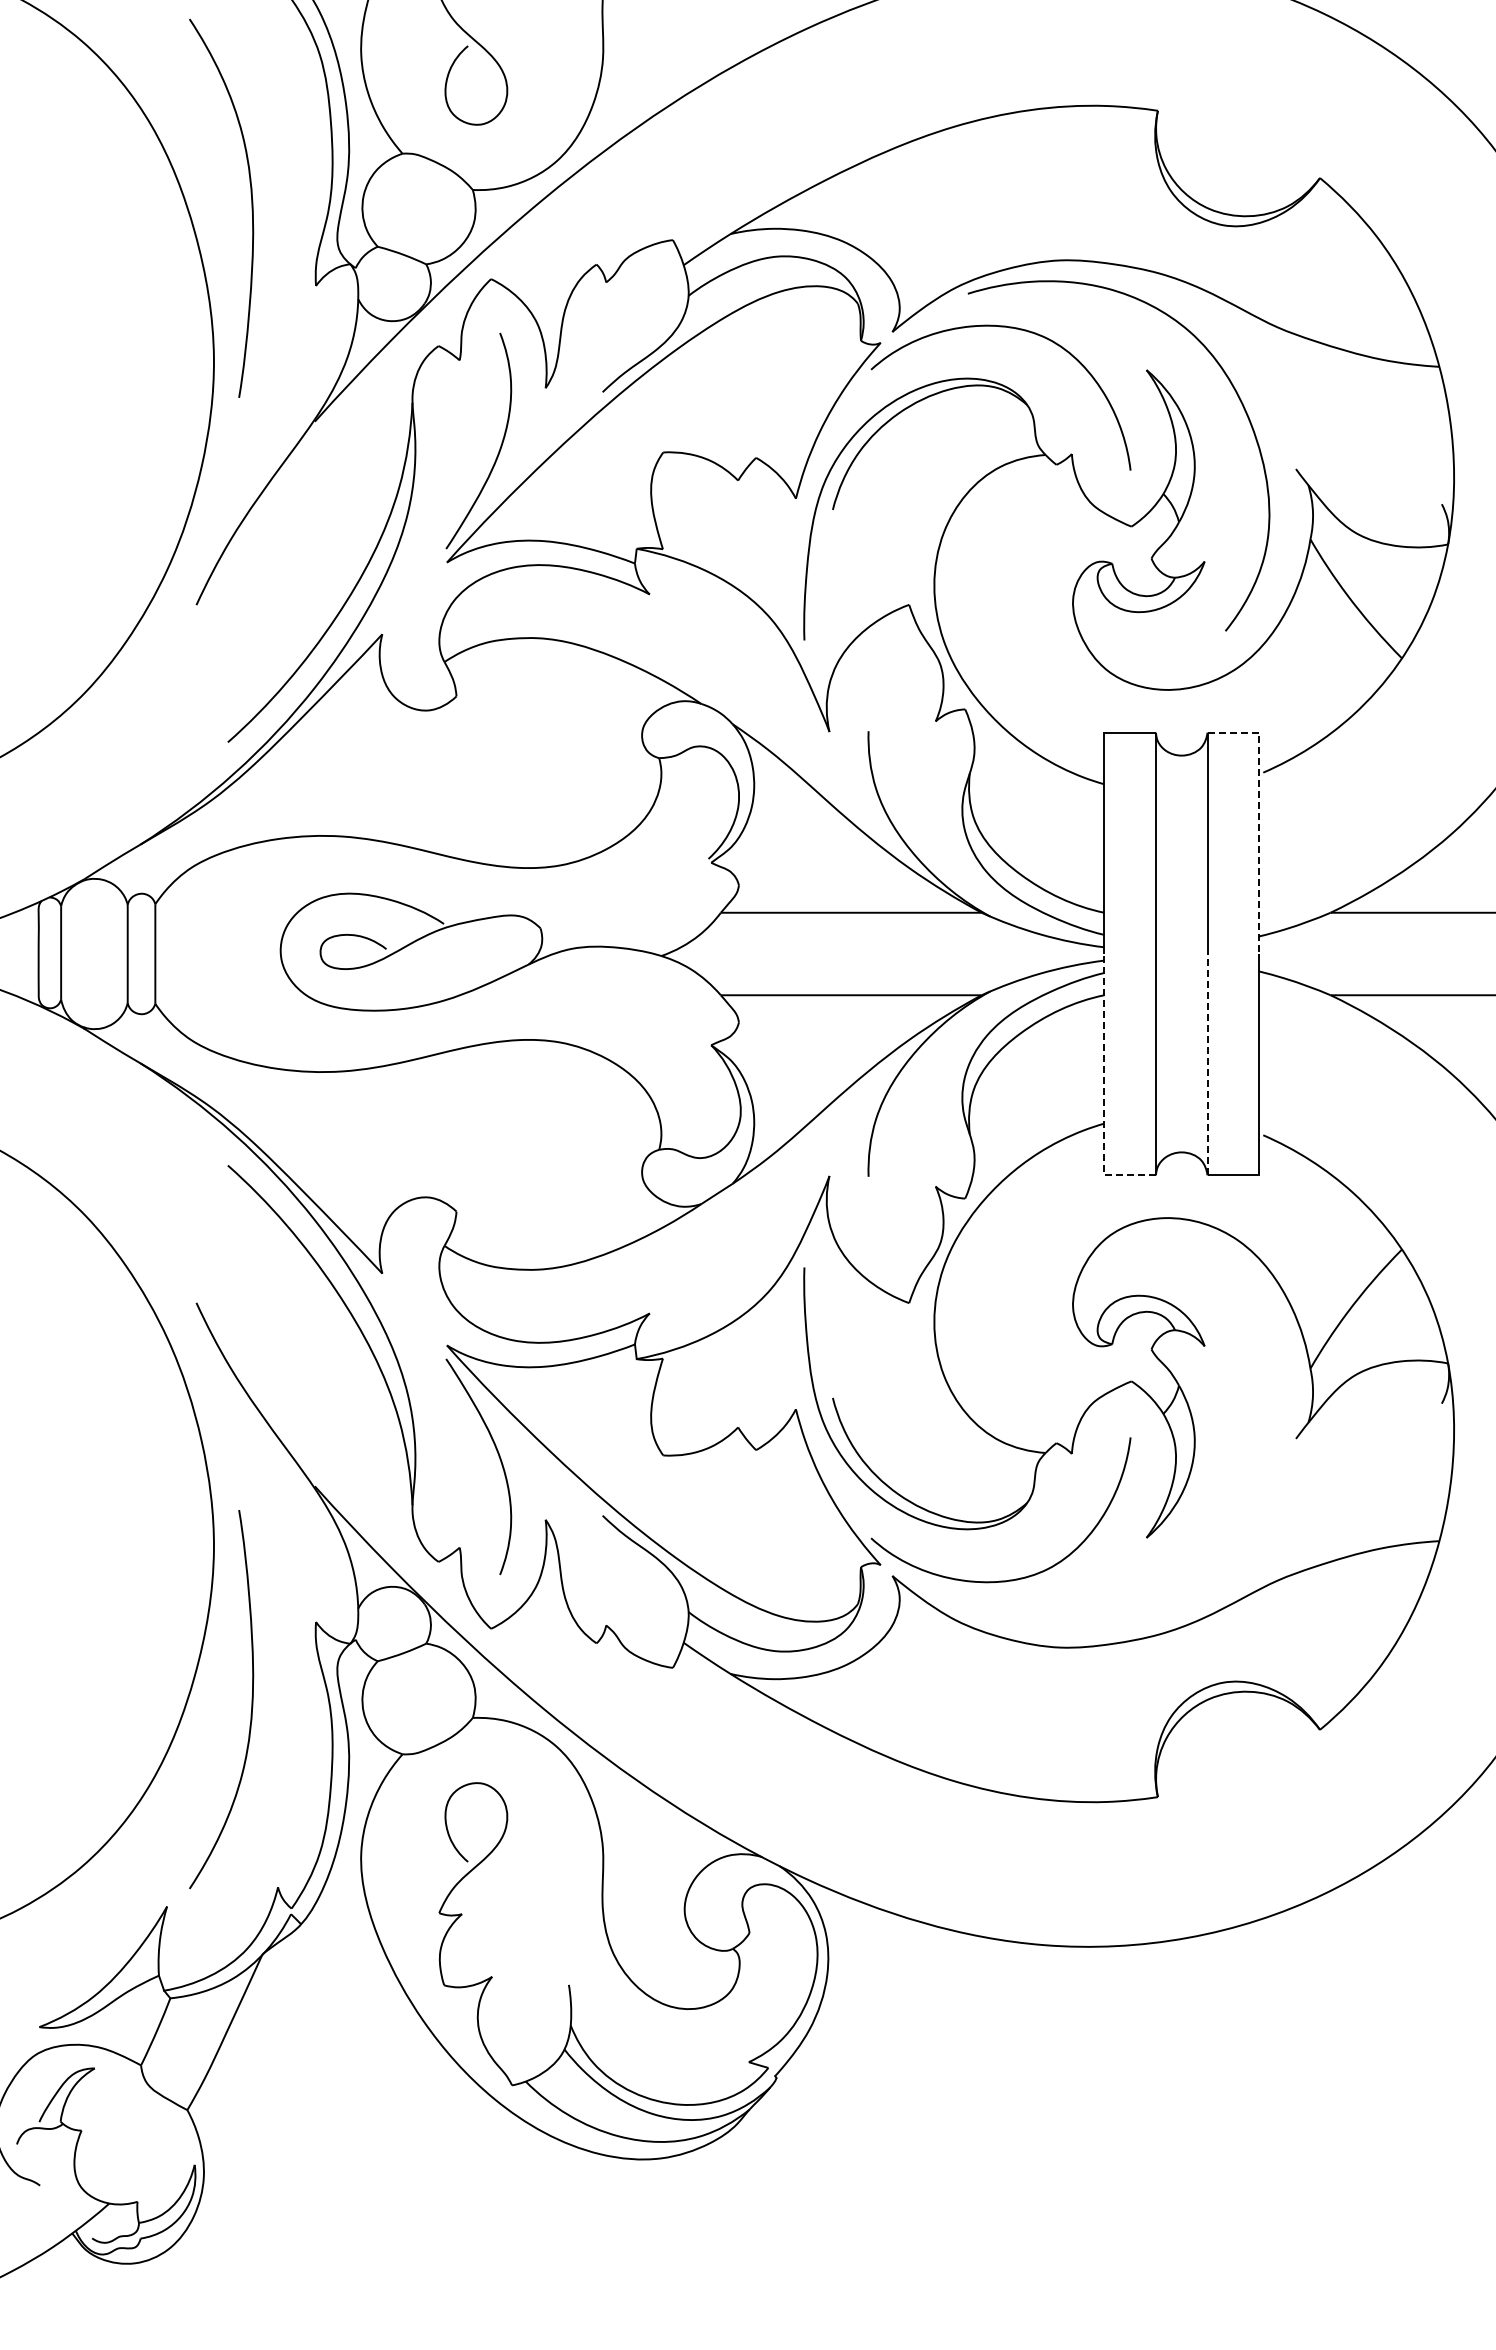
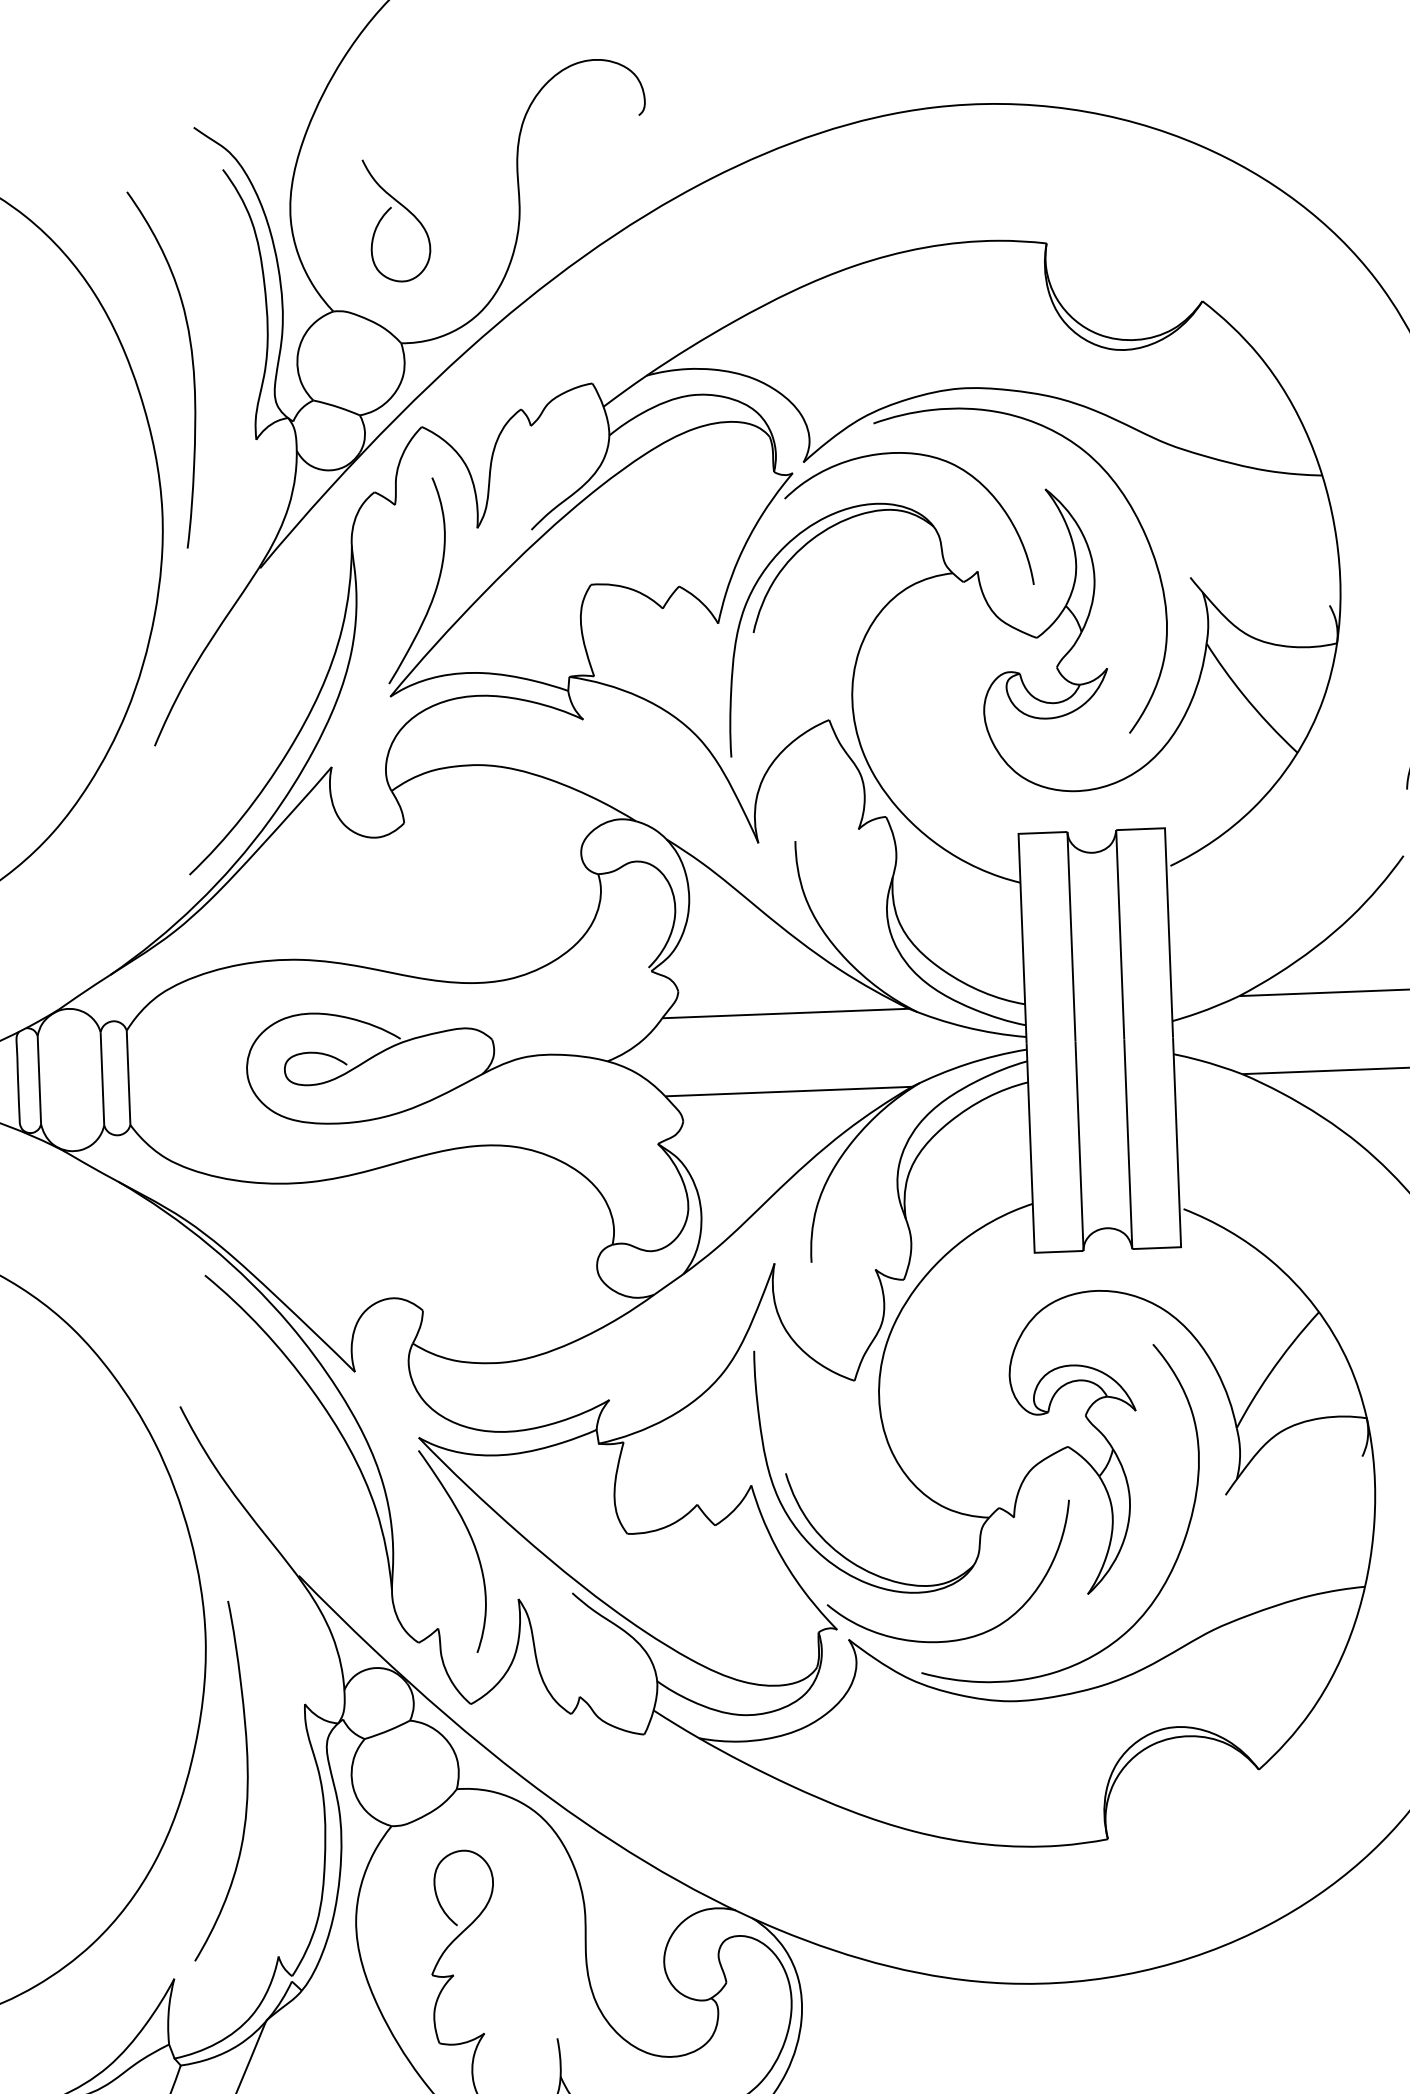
line: (1259, 817) -> (1168, 908), dashed -> solid
line: (1207, 1064) -> (1128, 1144), dashed -> solid
line: (1104, 1090) -> (1031, 1172), dashed -> solid
curve: (1233, 1518) -> (1169, 1572), added

